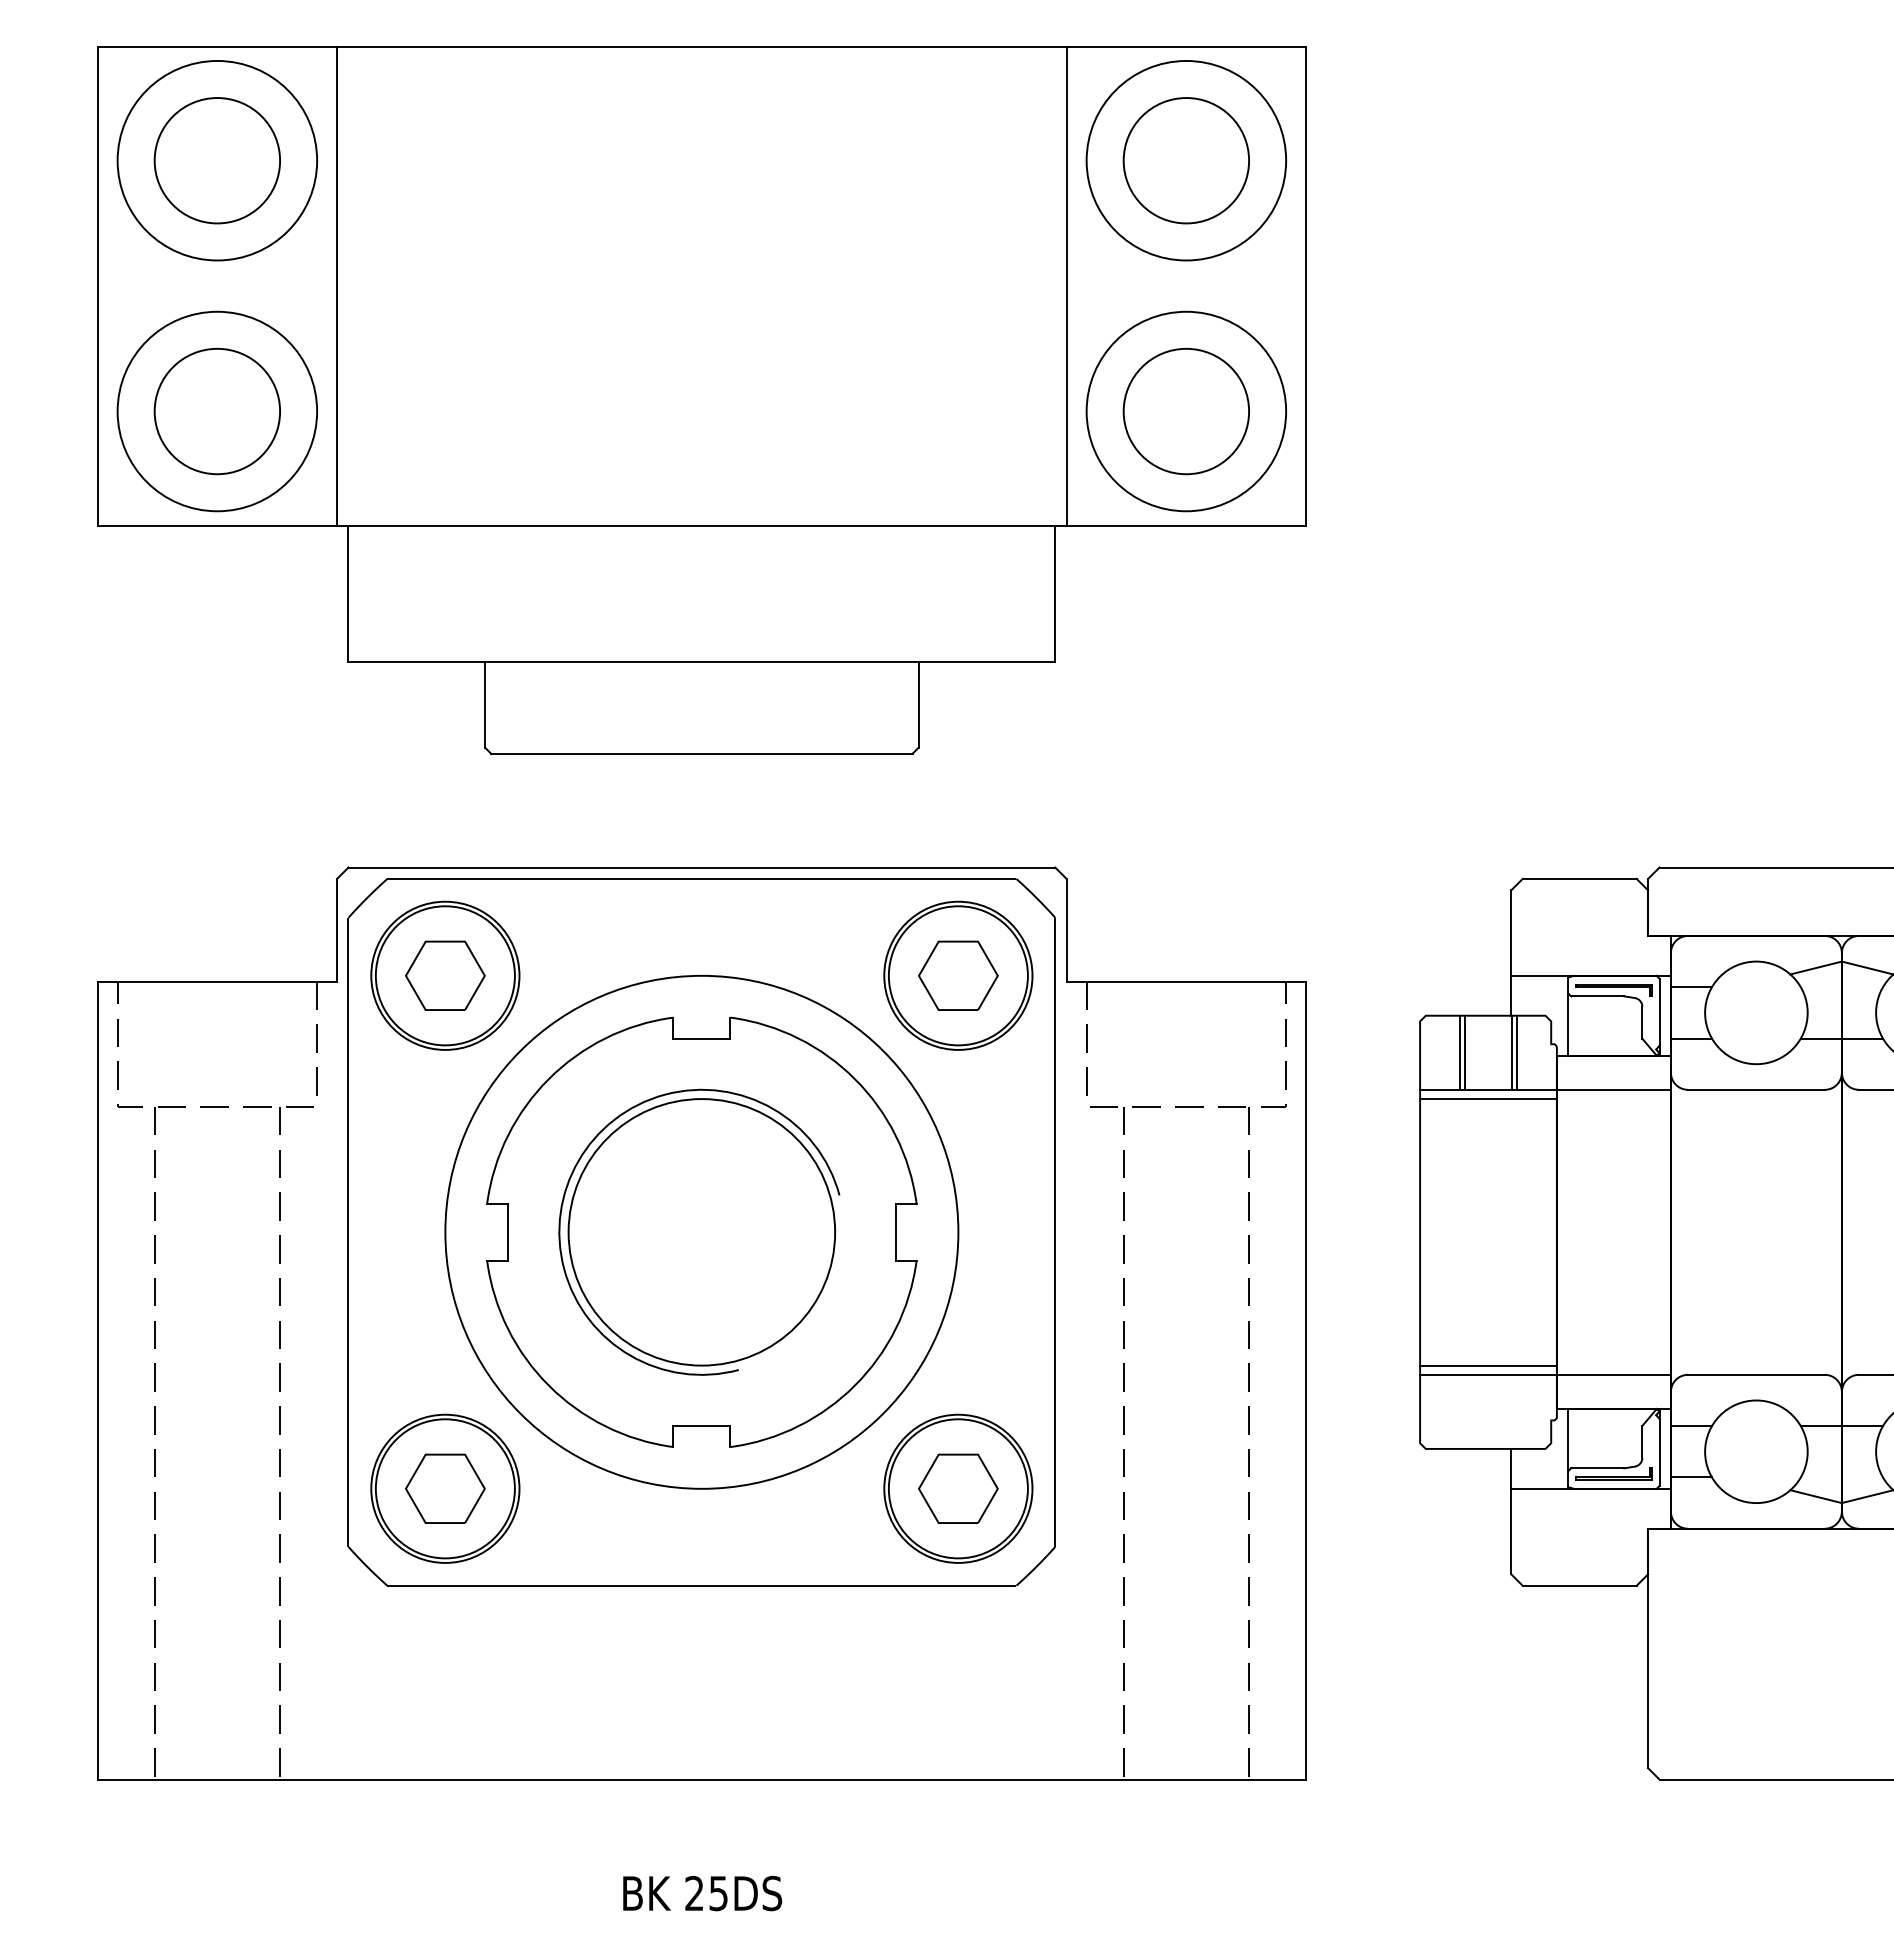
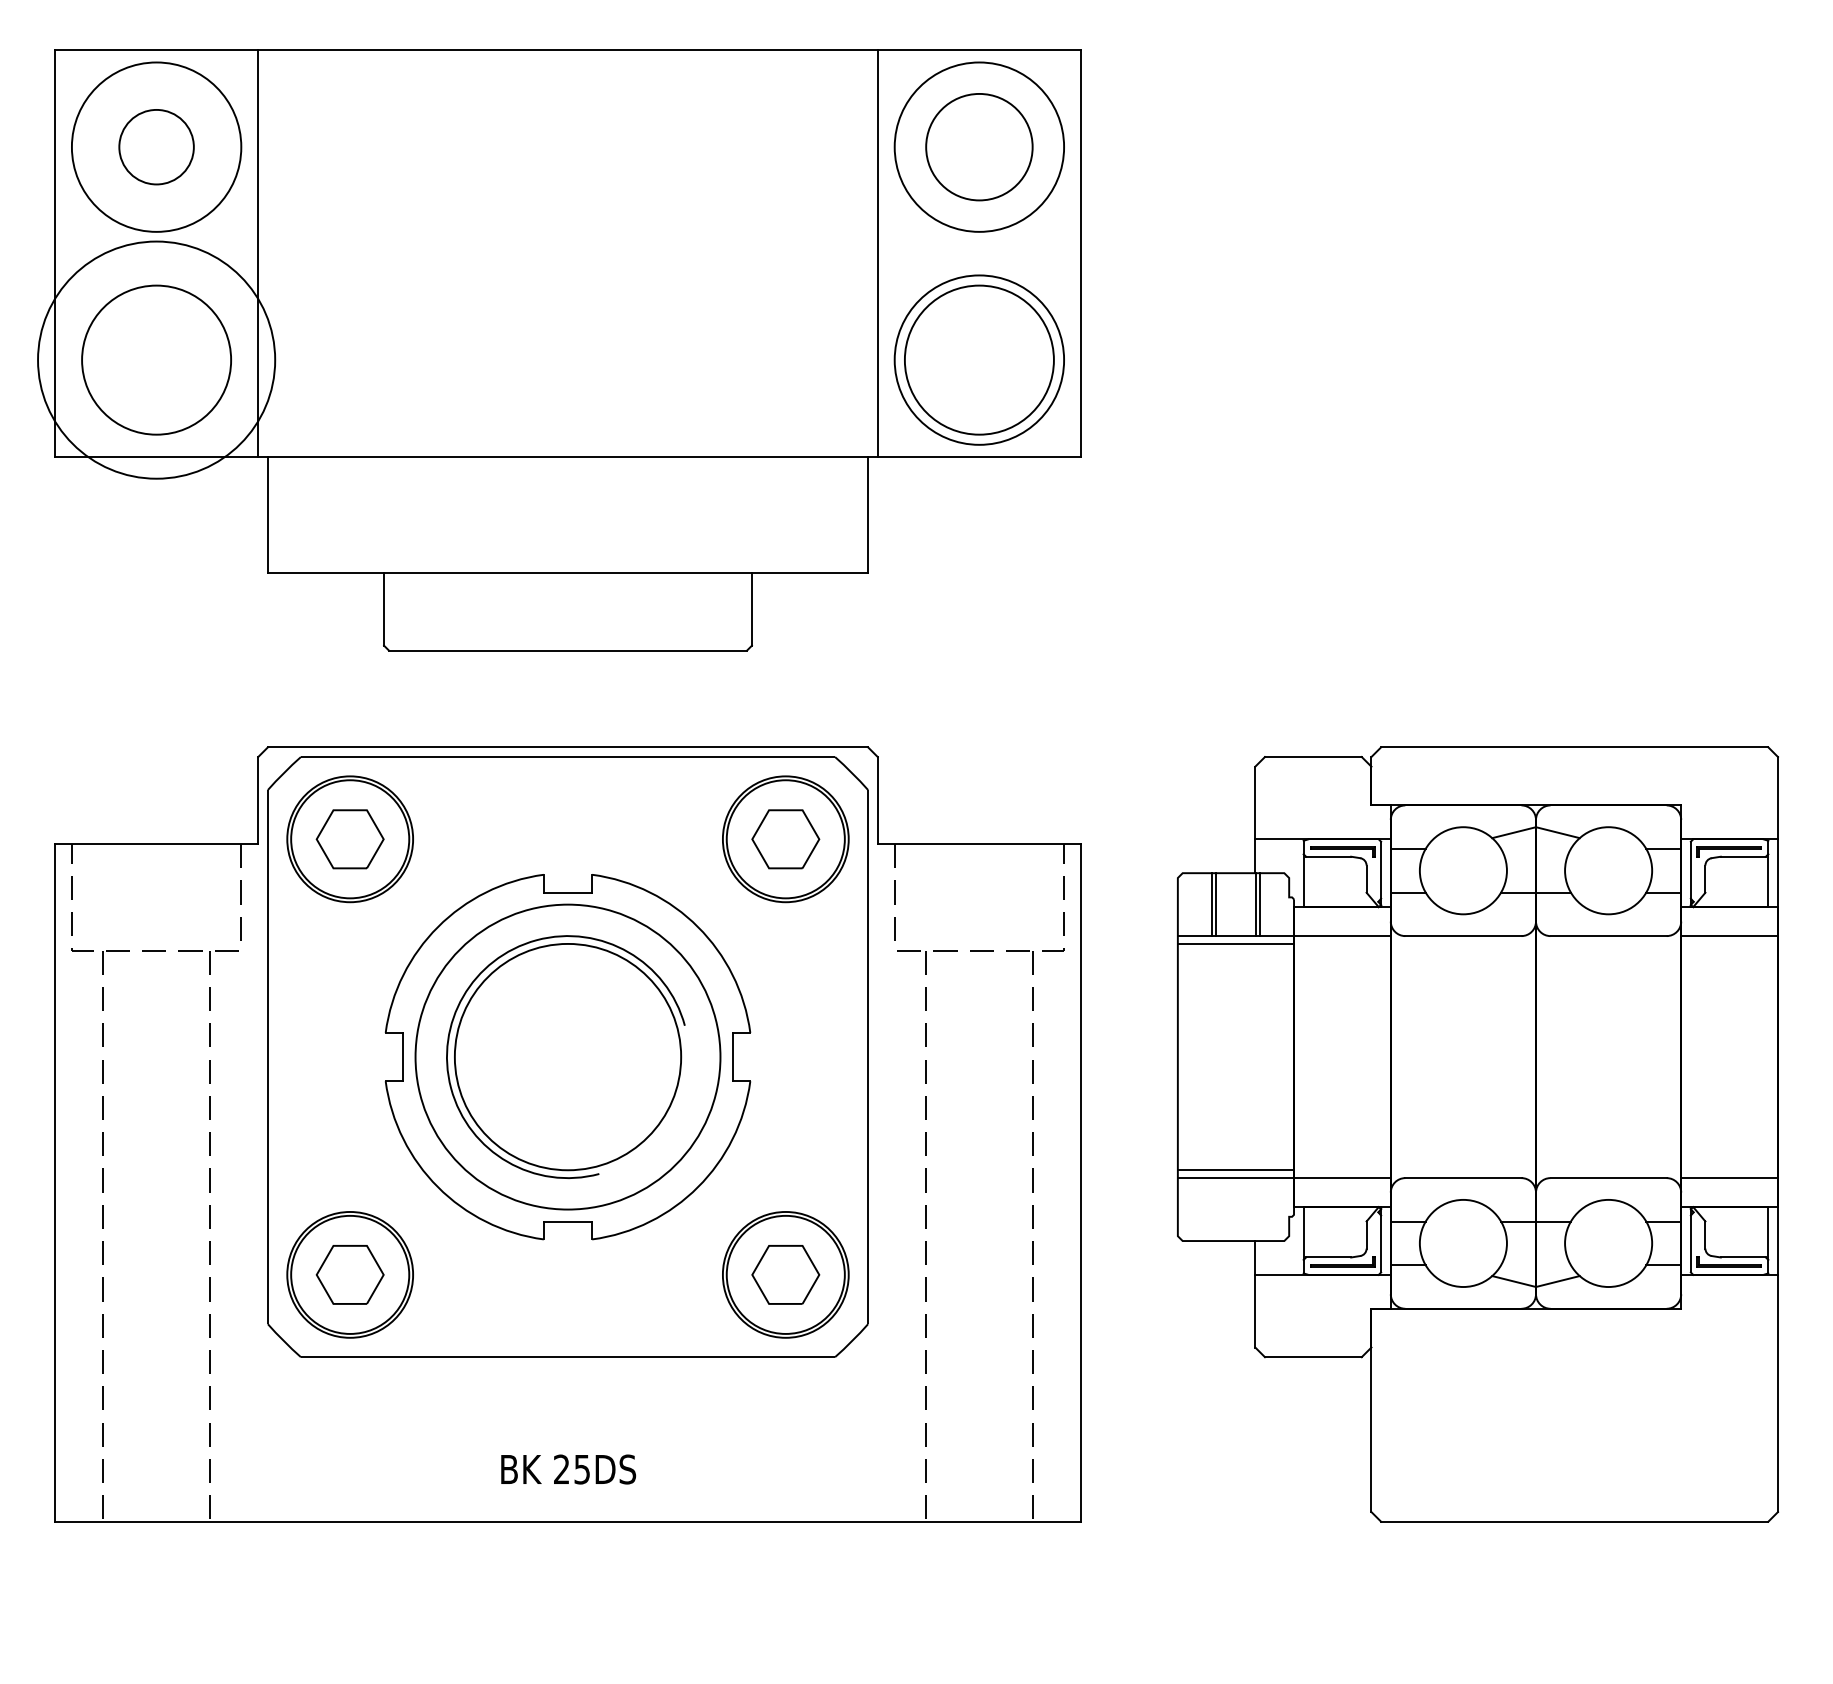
circle: (217, 159) -> (156, 146), size x0.7
circle: (217, 410) -> (156, 359), size x1.4
circle: (217, 410) -> (156, 359), size x1.4
circle: (1186, 410) -> (979, 359), size x1.4
circle: (701, 1231) -> (567, 1056), size x0.7
text: (702, 1893) -> (568, 1469), moved

